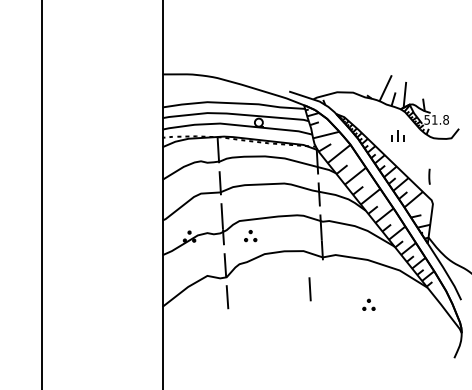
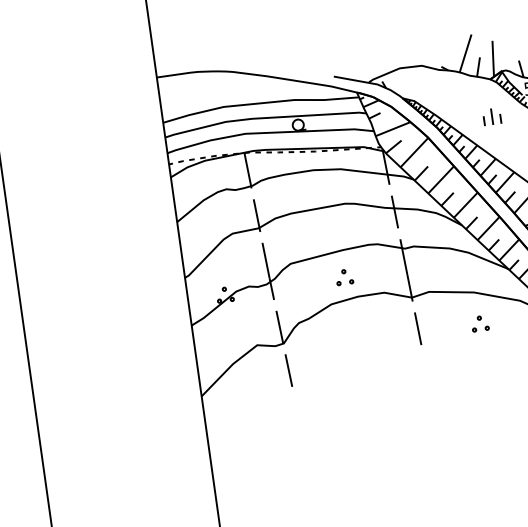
part: (250, 236) -> (344, 277), moved
line: (309, 289) -> (417, 329), moved
part: (368, 304) -> (479, 323), moved

